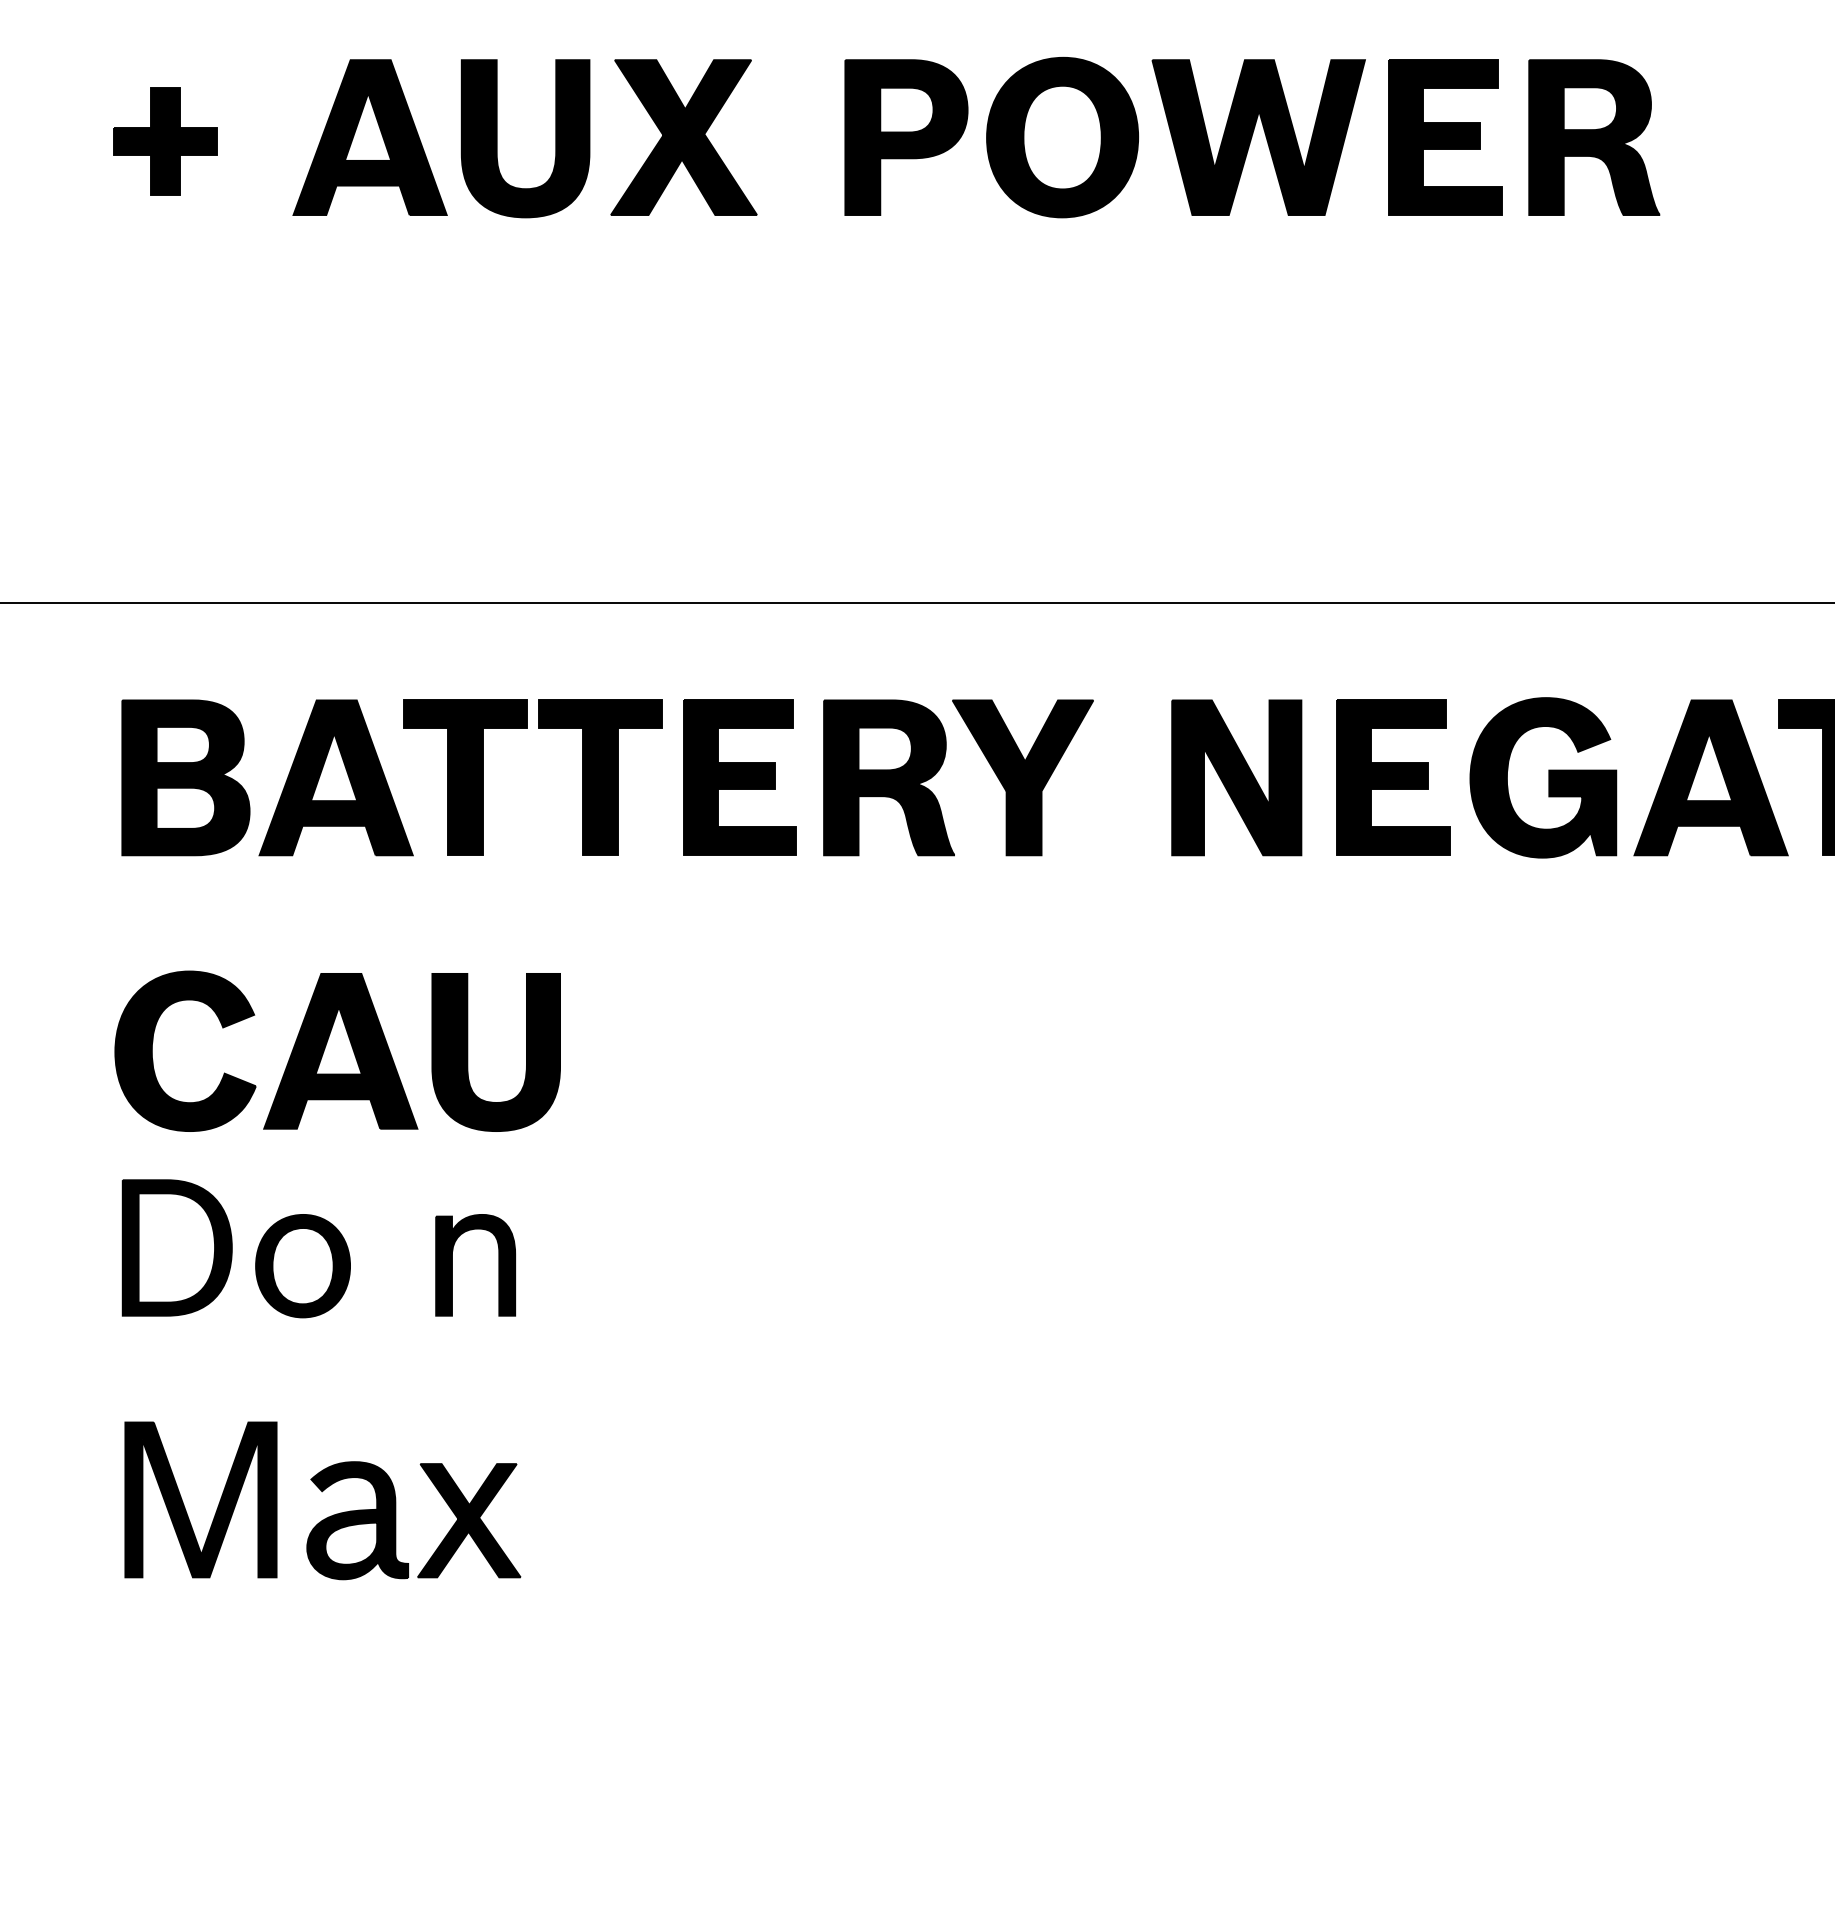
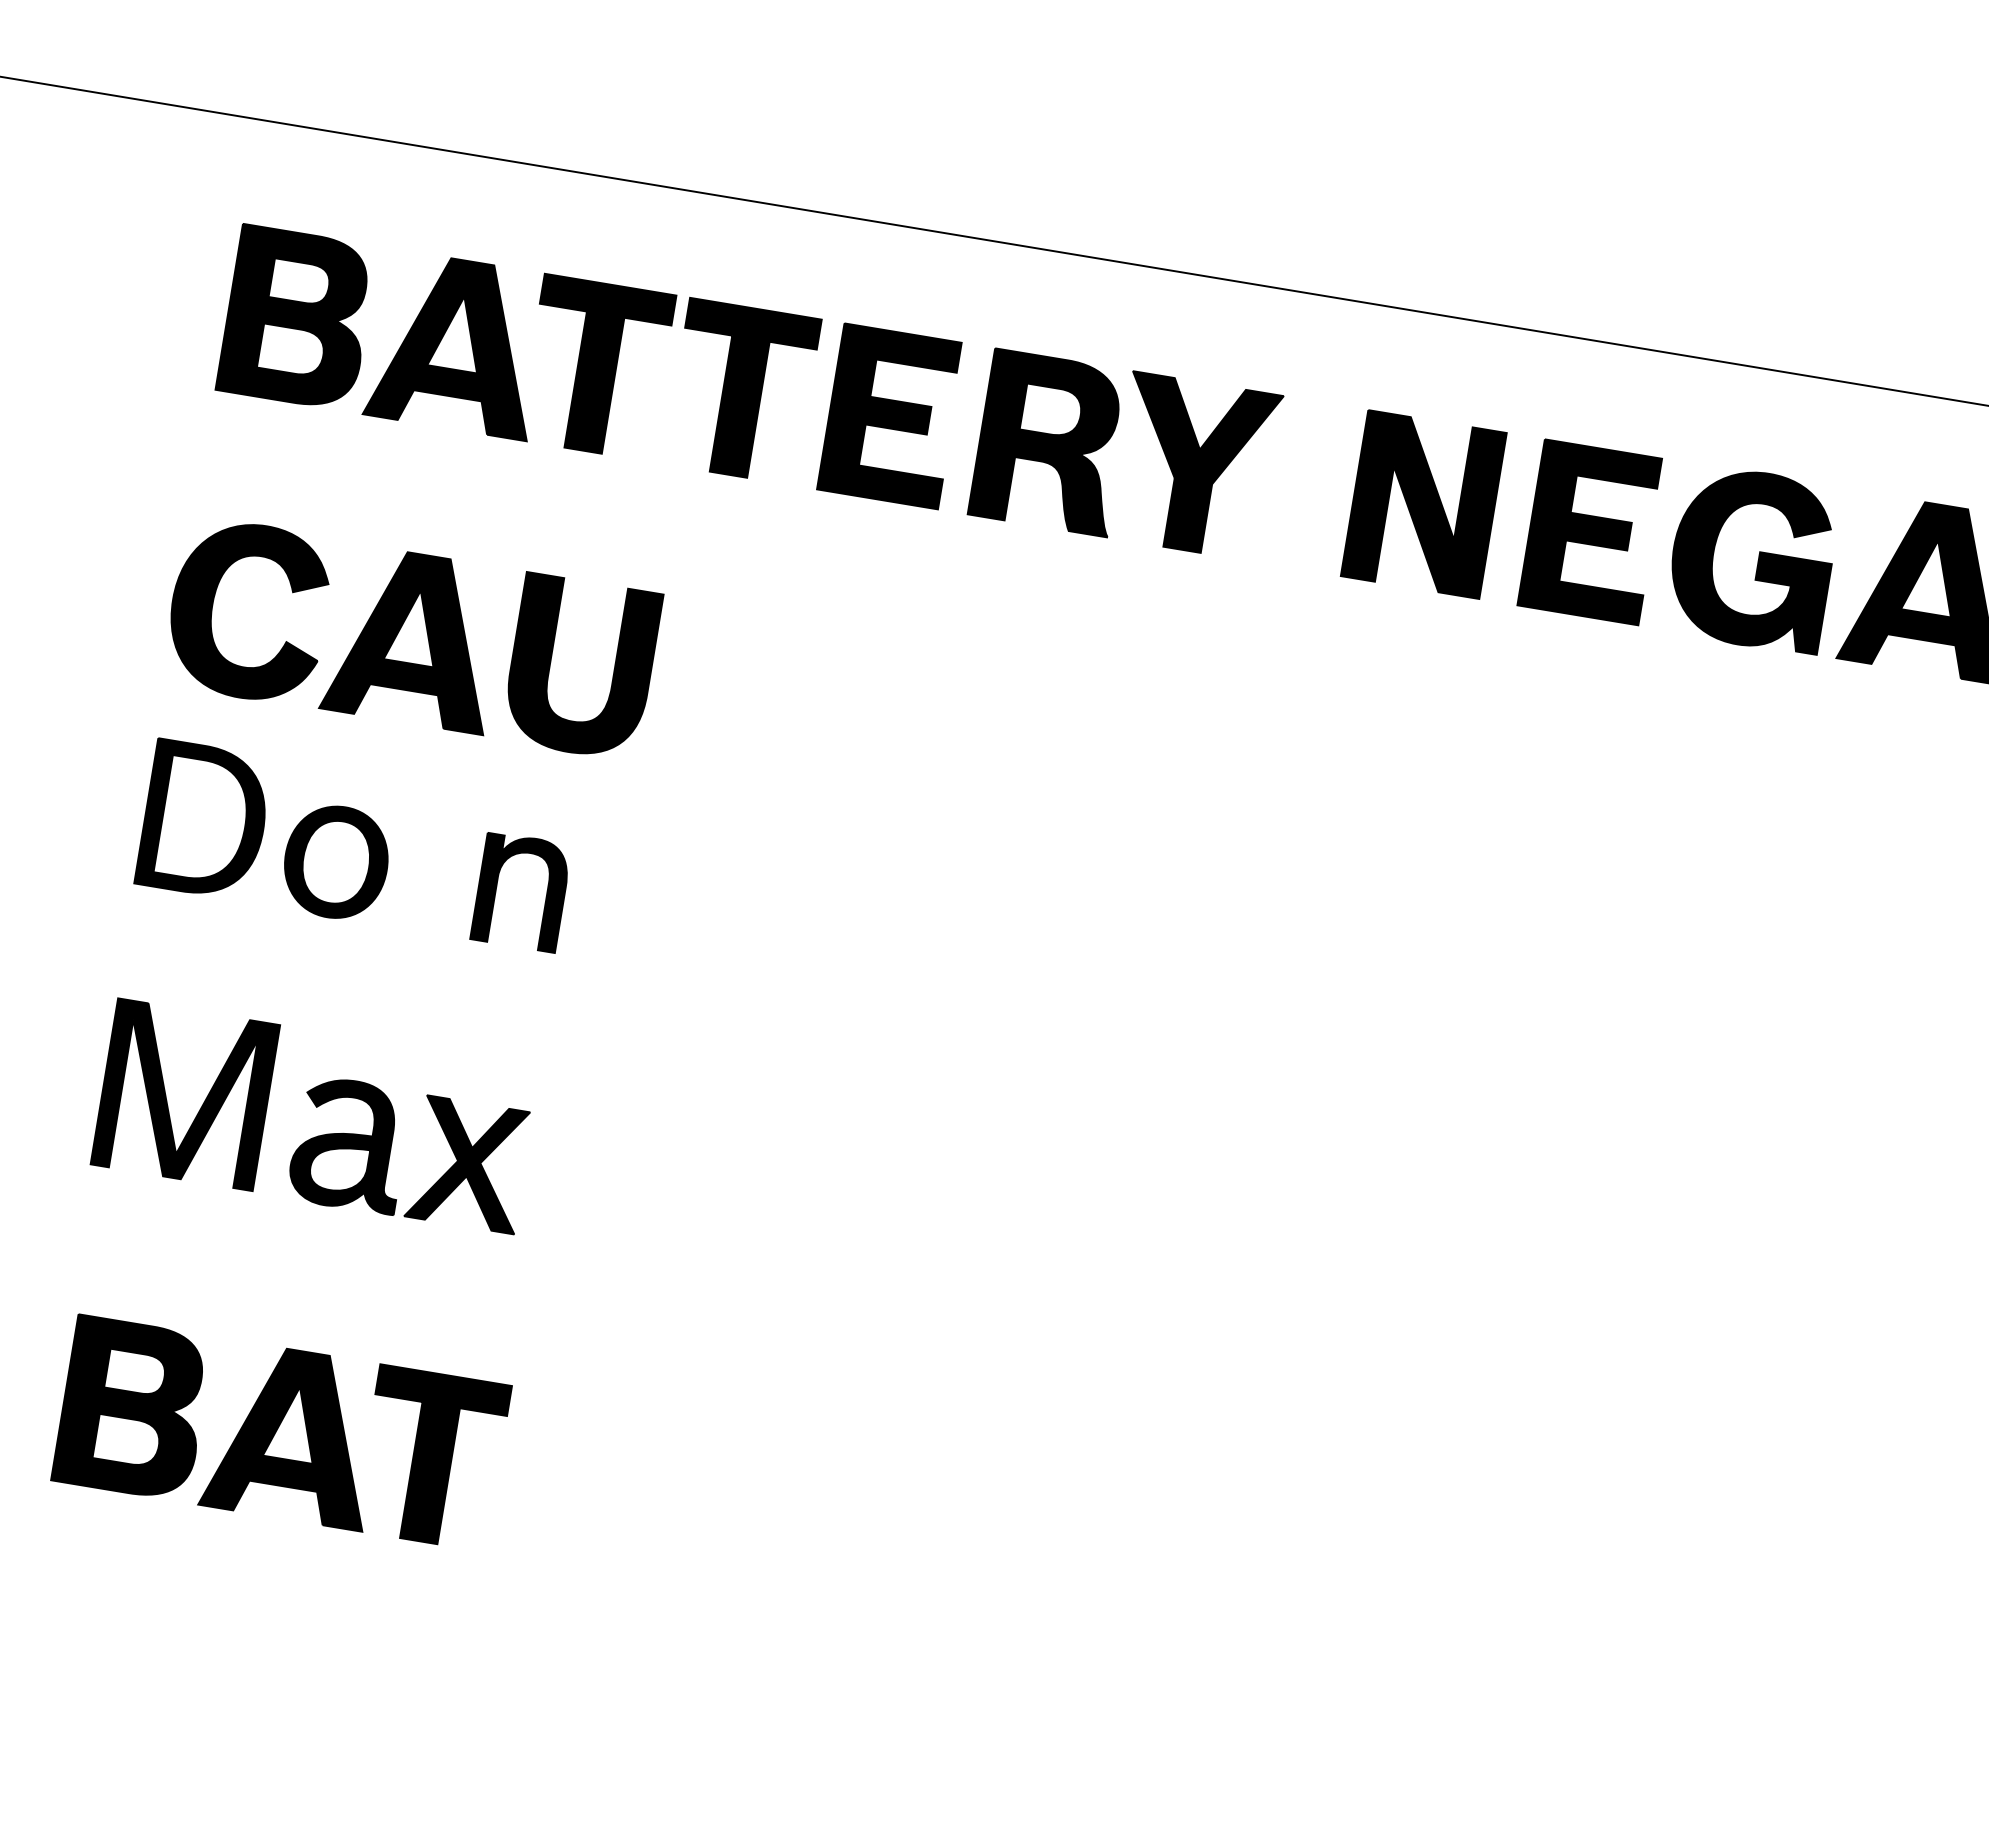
part: (338, 1792) -> (280, 1432), added

